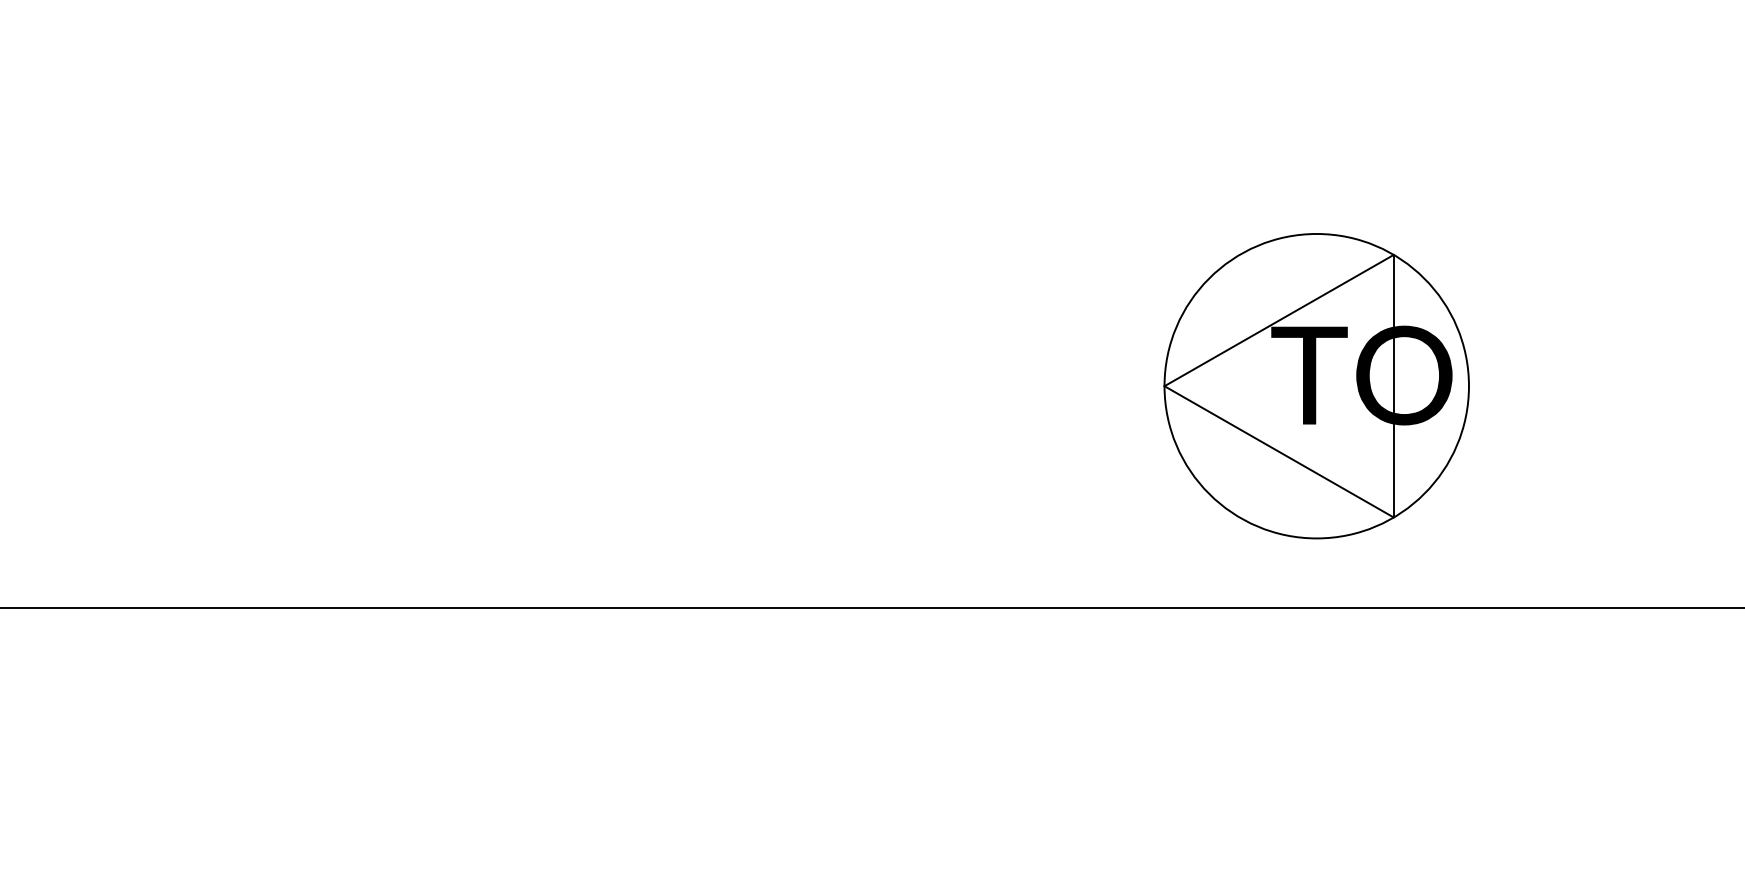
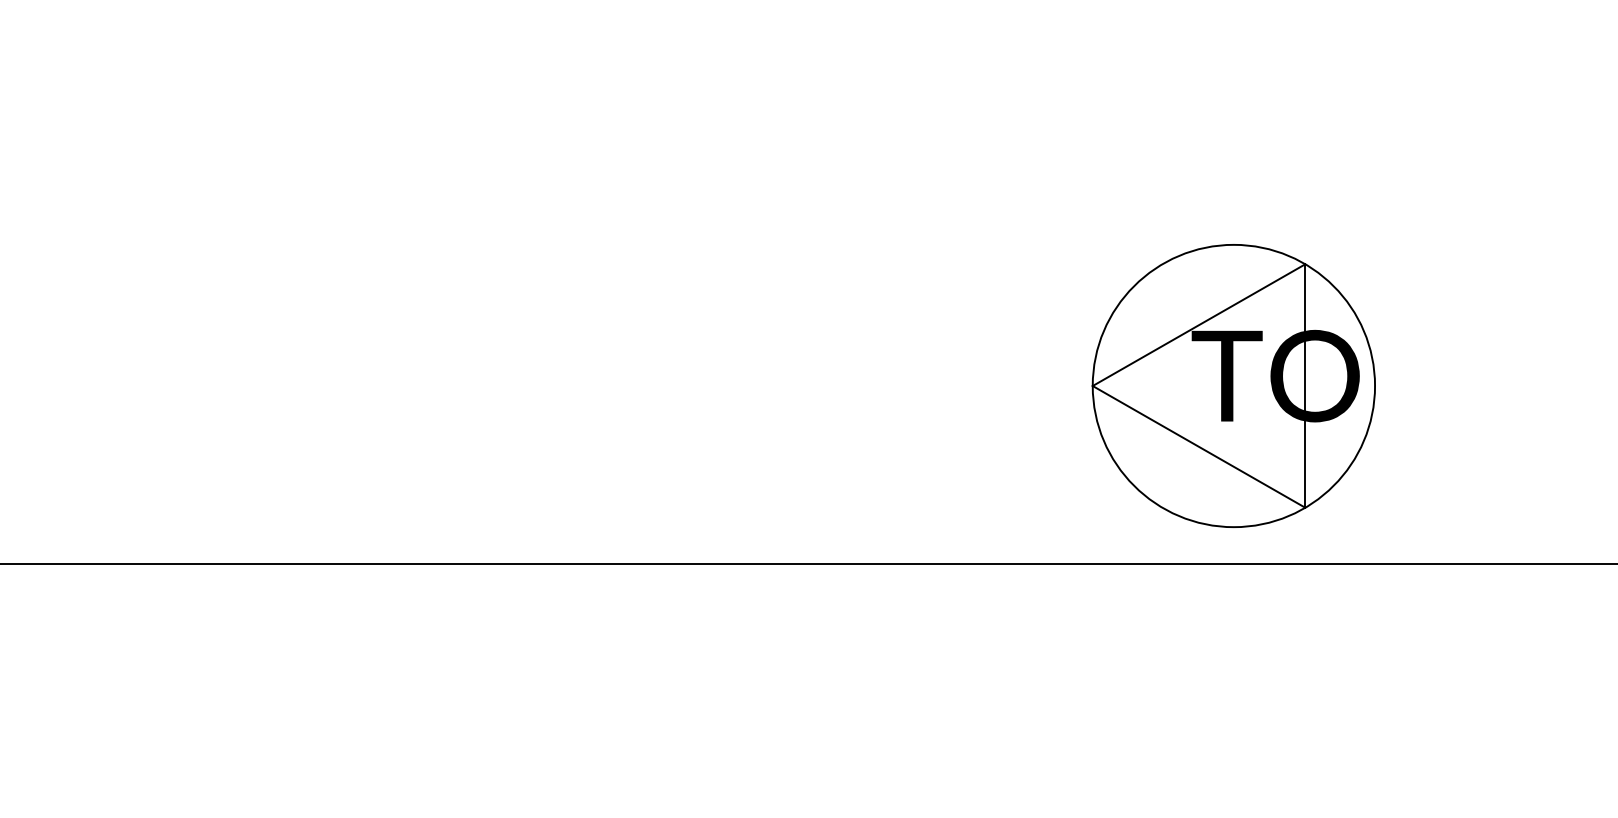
part: (1316, 386) -> (1233, 386), moved

